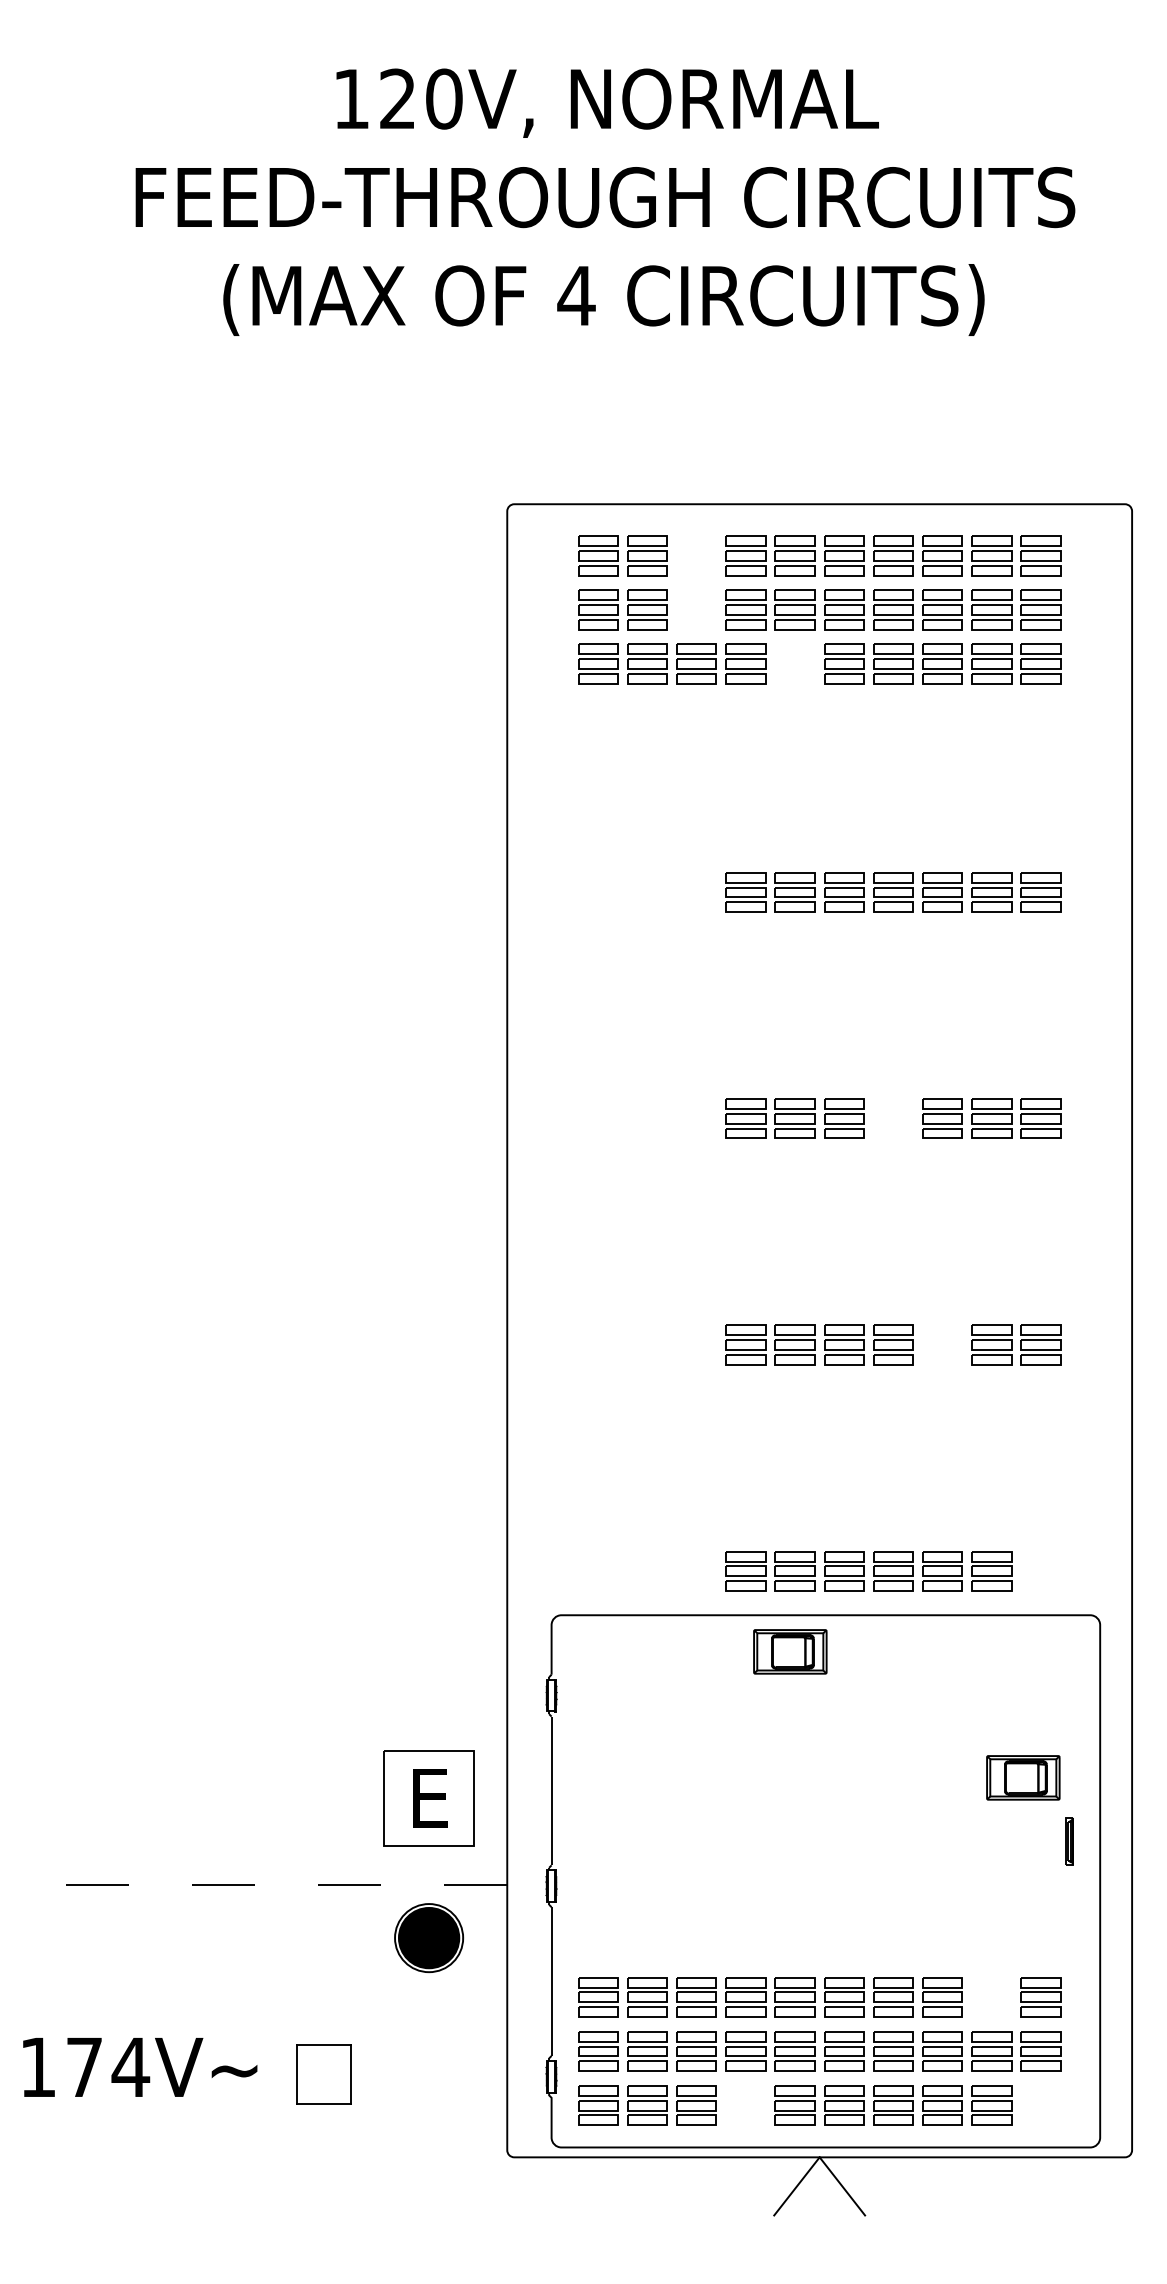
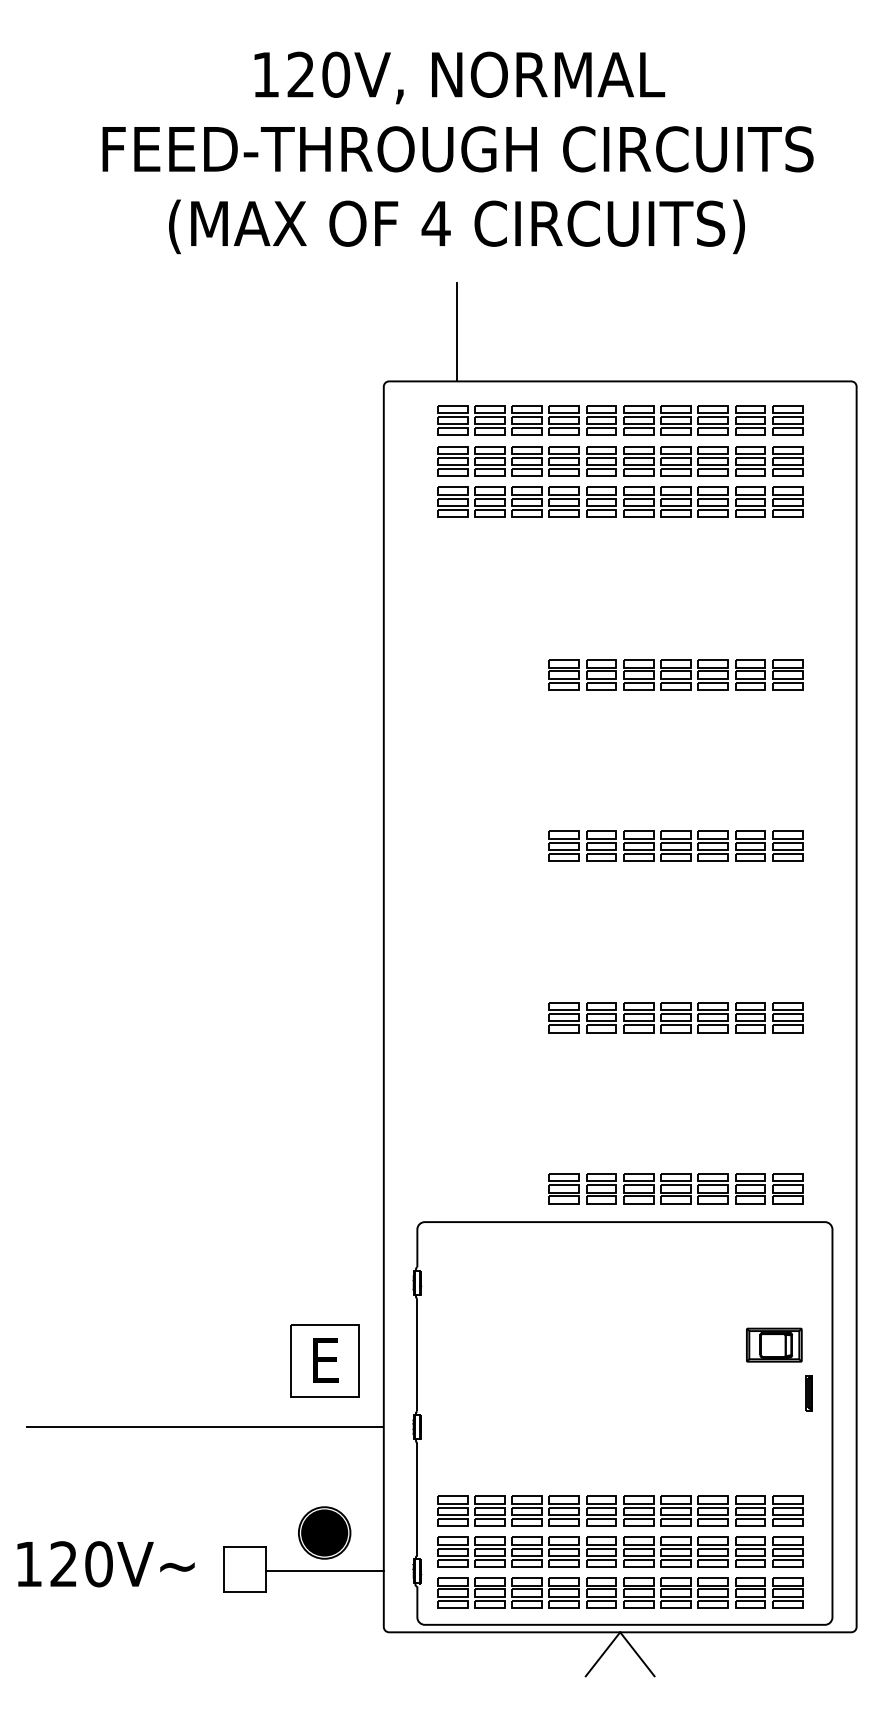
line: (603, 438) -> (456, 331), added
part: (696, 555) -> (527, 420), added
part: (696, 609) -> (527, 461), added
part: (794, 663) -> (601, 501), added
part: (893, 1118) -> (676, 846), added
part: (942, 1344) -> (713, 1017), added
part: (1040, 1571) -> (787, 1189), added
part: (790, 1651) -> (598, 1249), removed
line: (270, 1885) -> (204, 1426), dashed -> solid
part: (429, 1938) -> (324, 1533), moved
part: (991, 1997) -> (750, 1511), added
text: (108, 2066) -> (82, 1563), 174V~ -> 120V~
line: (428, 2076) -> (324, 1571), added
part: (745, 2105) -> (564, 1593), added
part: (1040, 2105) -> (787, 1593), added

